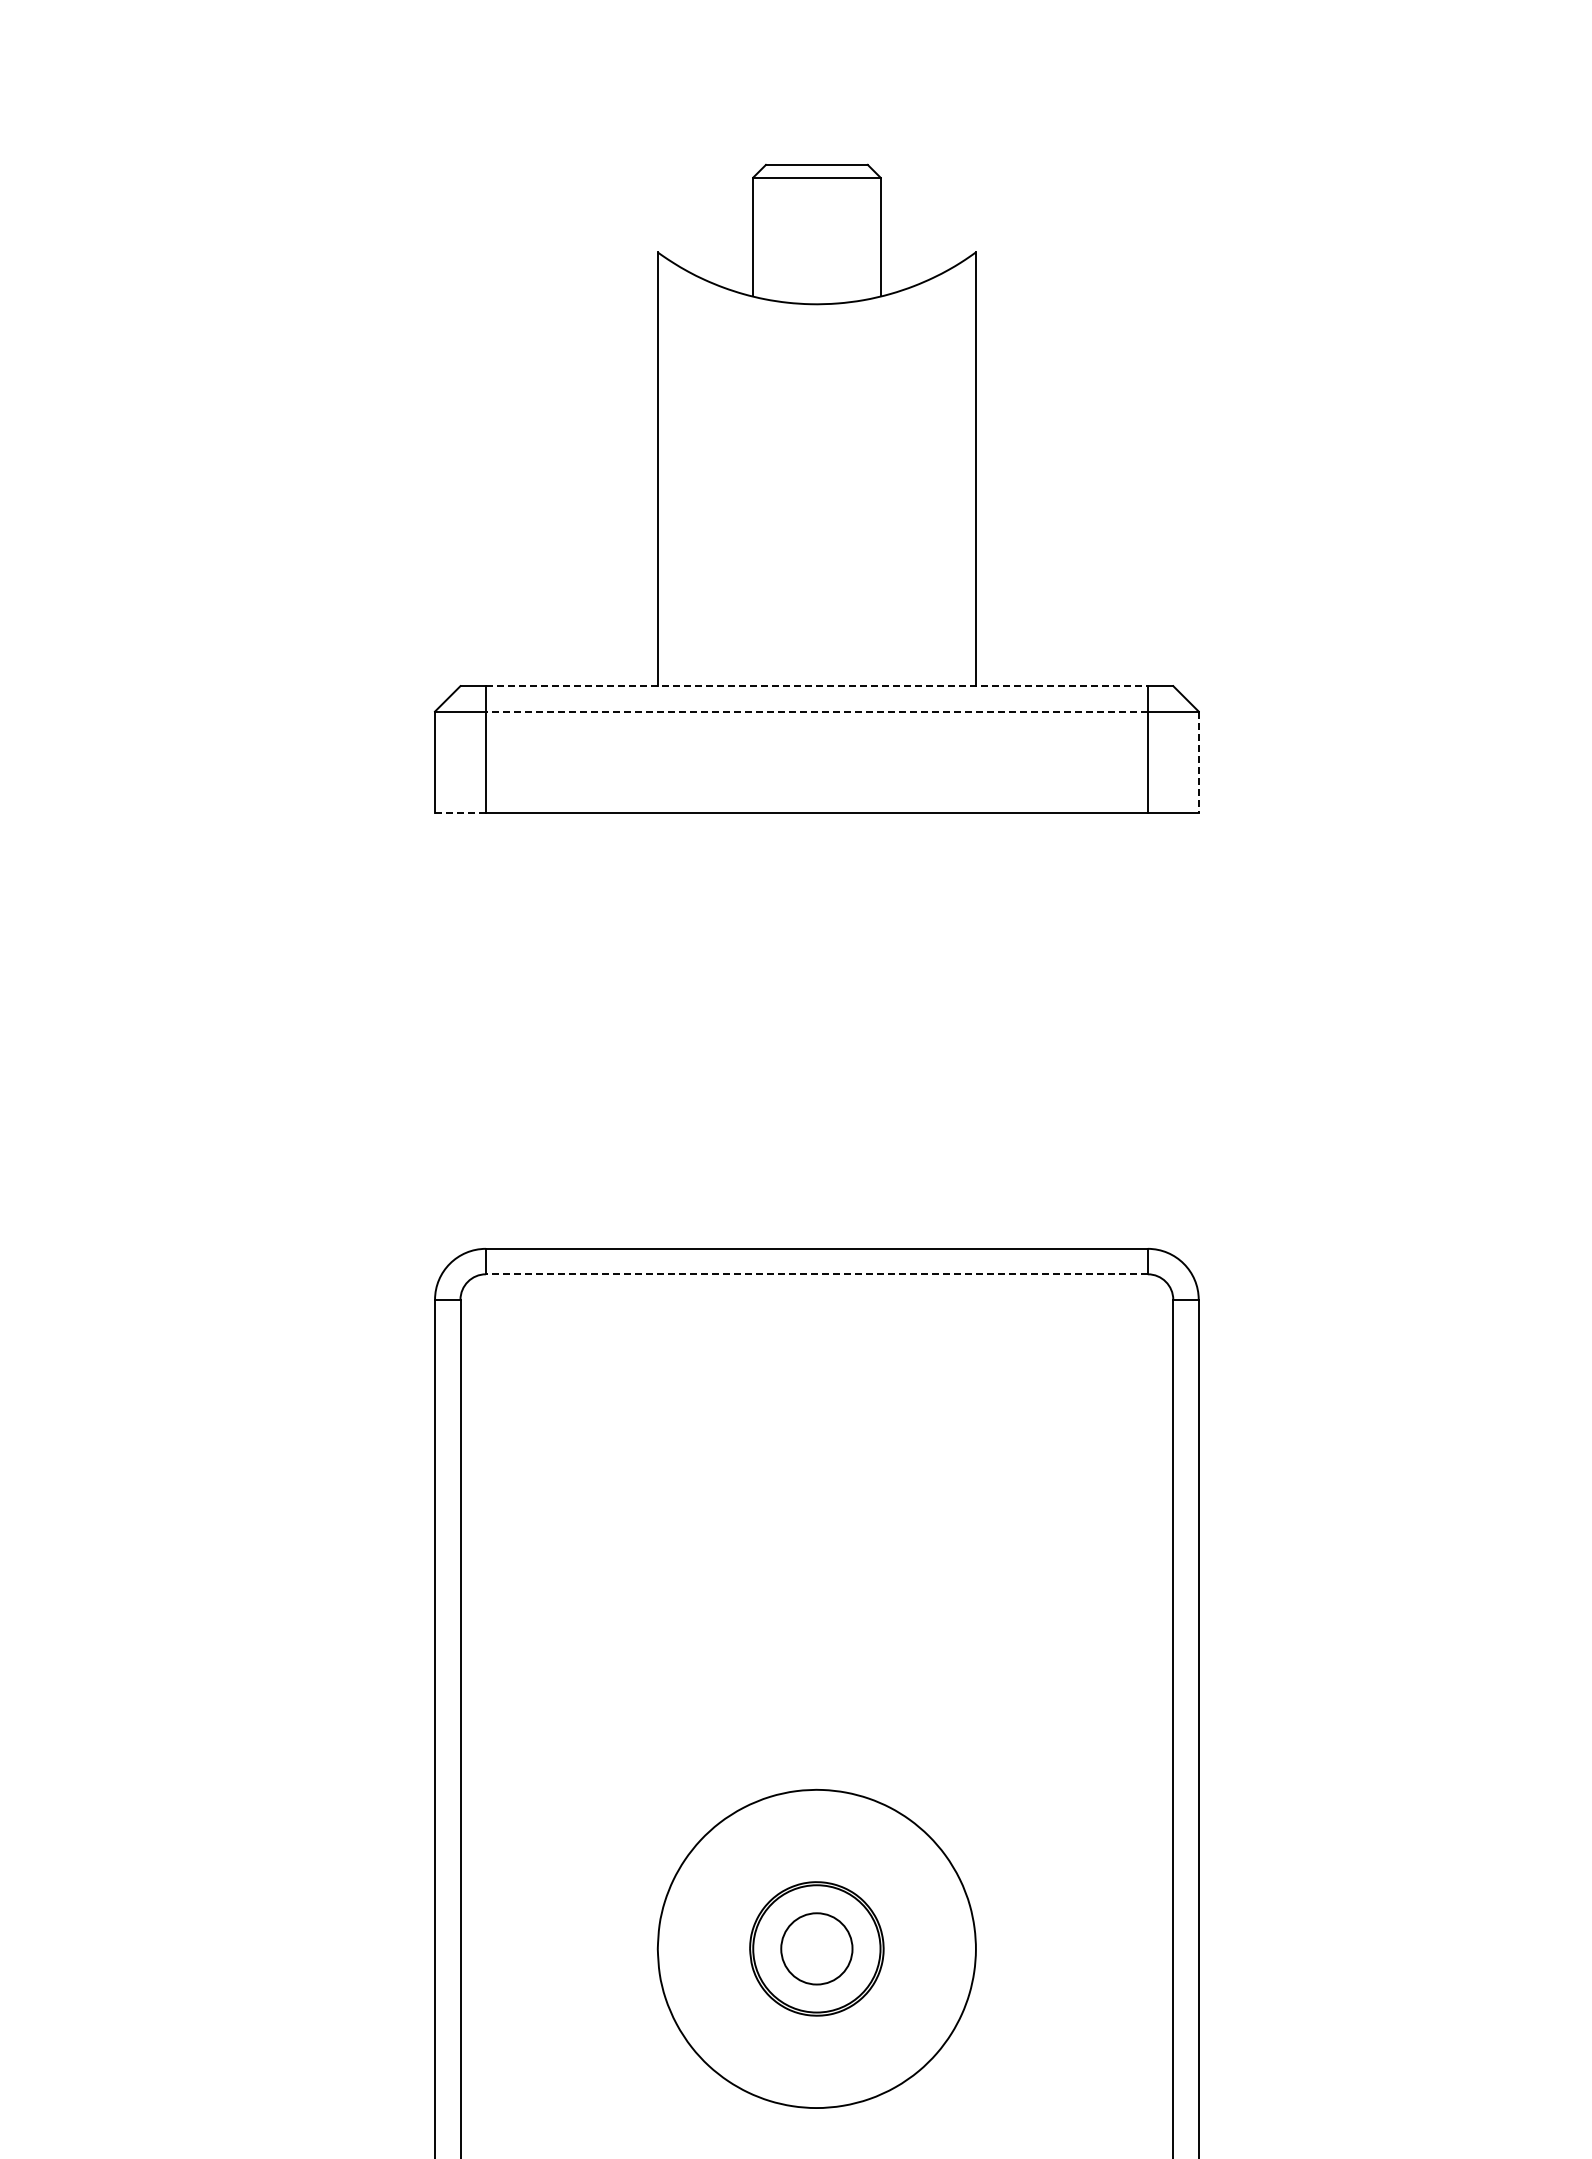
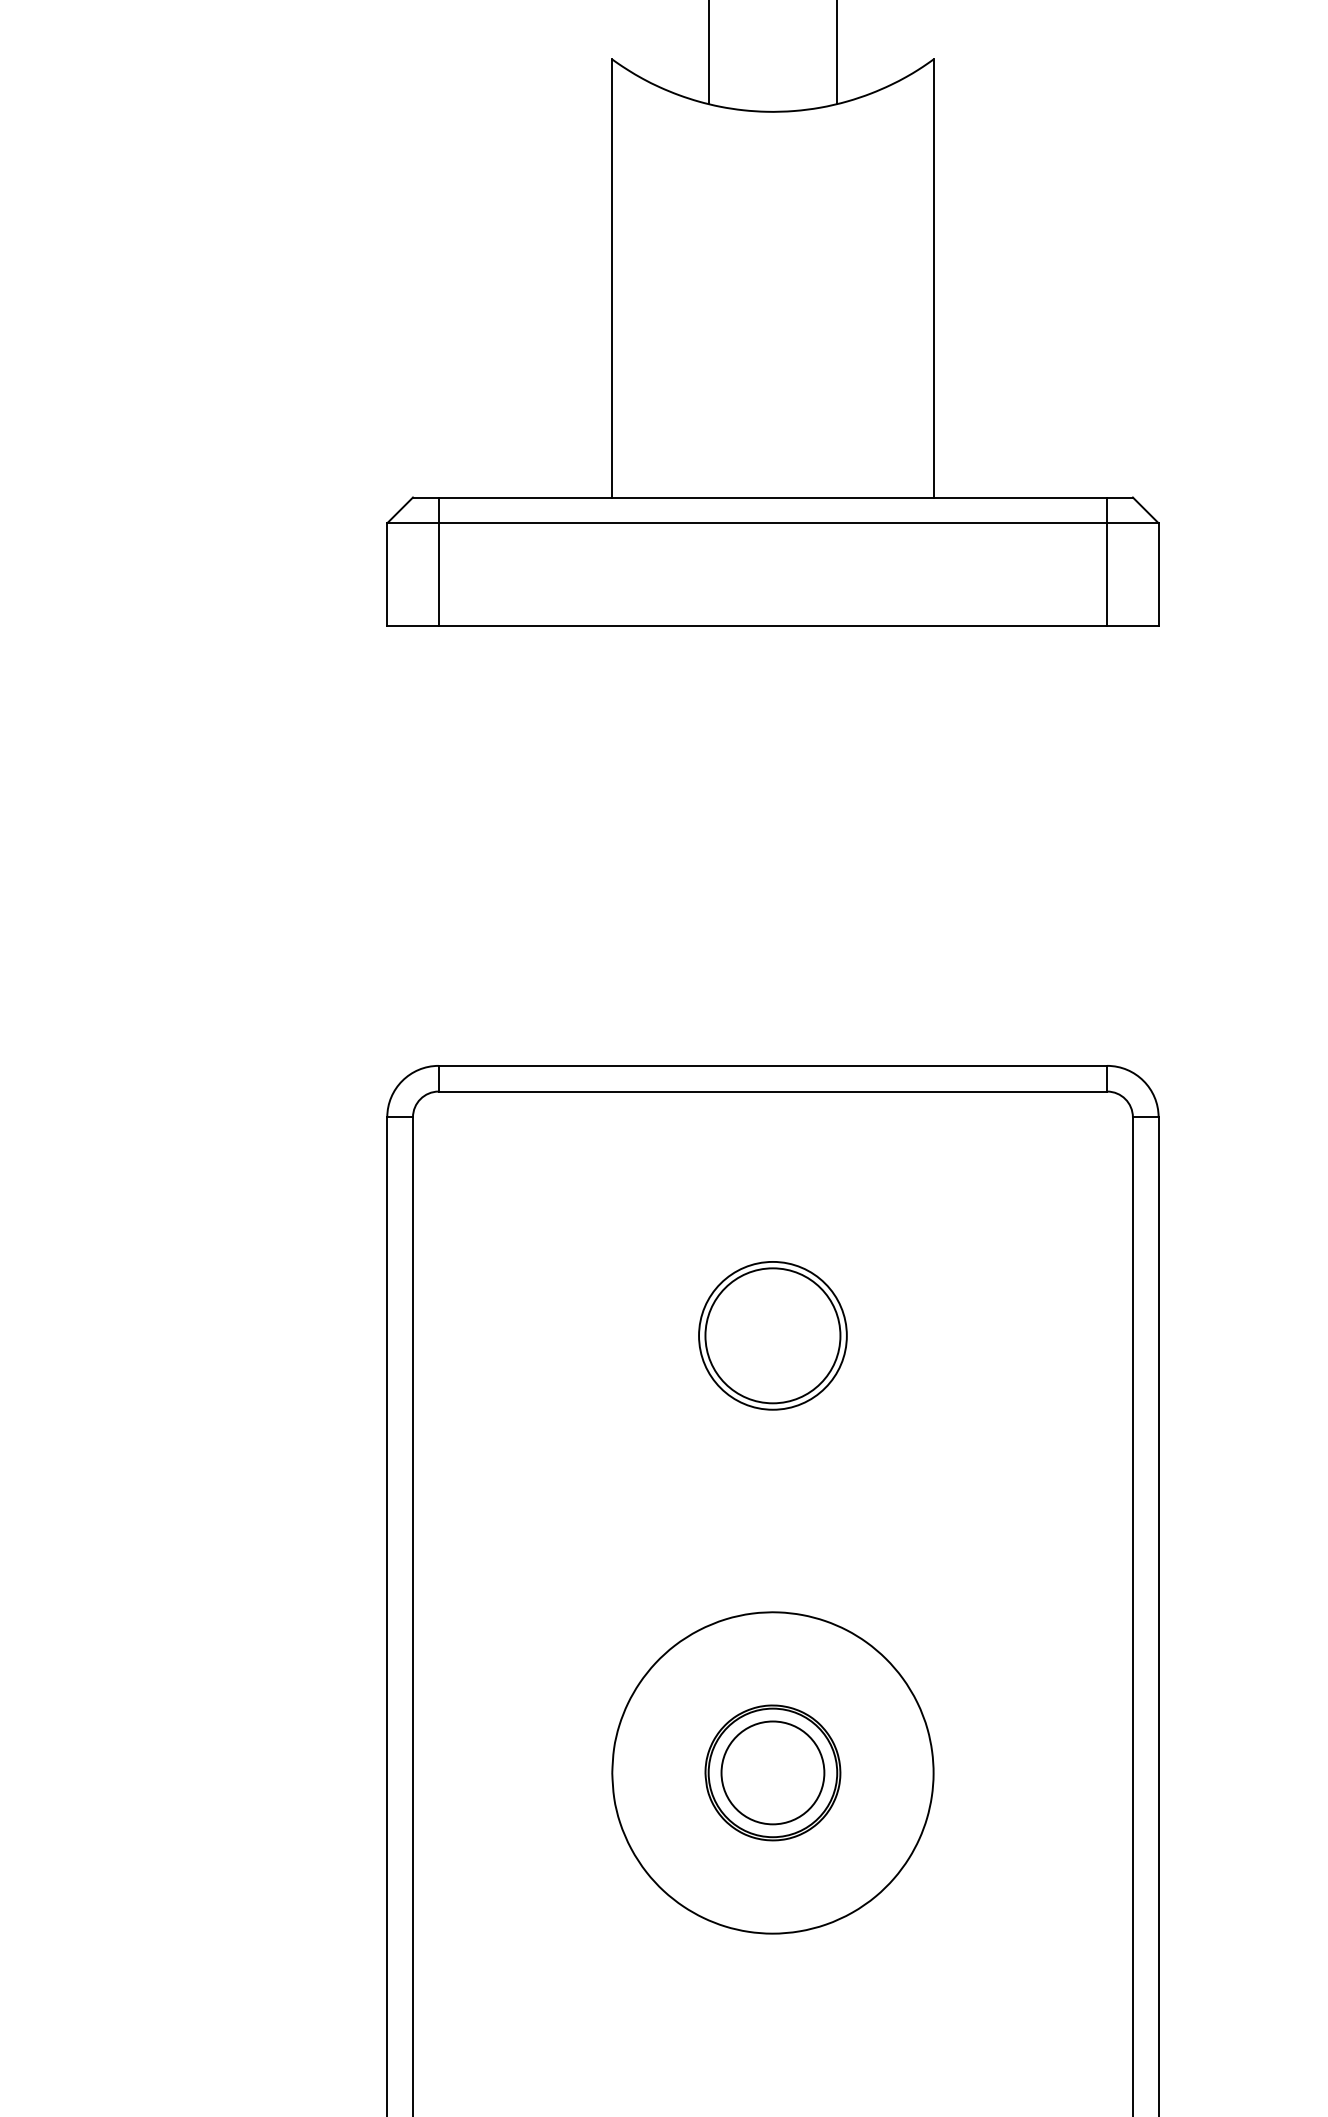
line: (816, 686) -> (772, 497), dashed -> solid
line: (816, 711) -> (772, 523), dashed -> solid
line: (1198, 762) -> (1158, 574), dashed -> solid
line: (459, 813) -> (411, 626), dashed -> solid
line: (816, 1274) -> (772, 1091), dashed -> solid
part: (816, 1516) -> (772, 1336), added
circle: (816, 1948) -> (772, 1772), size x1.43

